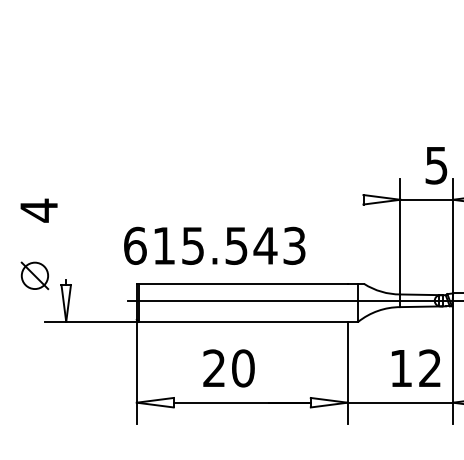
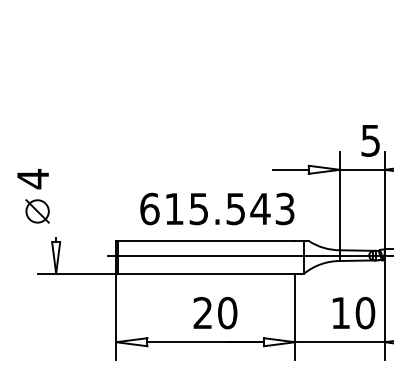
line: (342, 199) -> (290, 169), added
text: (214, 245) -> (217, 208), moved
part: (34, 275) -> (37, 211), moved
text: (229, 368) -> (215, 313), moved
text: (430, 368) -> (365, 313), 12 -> 10

